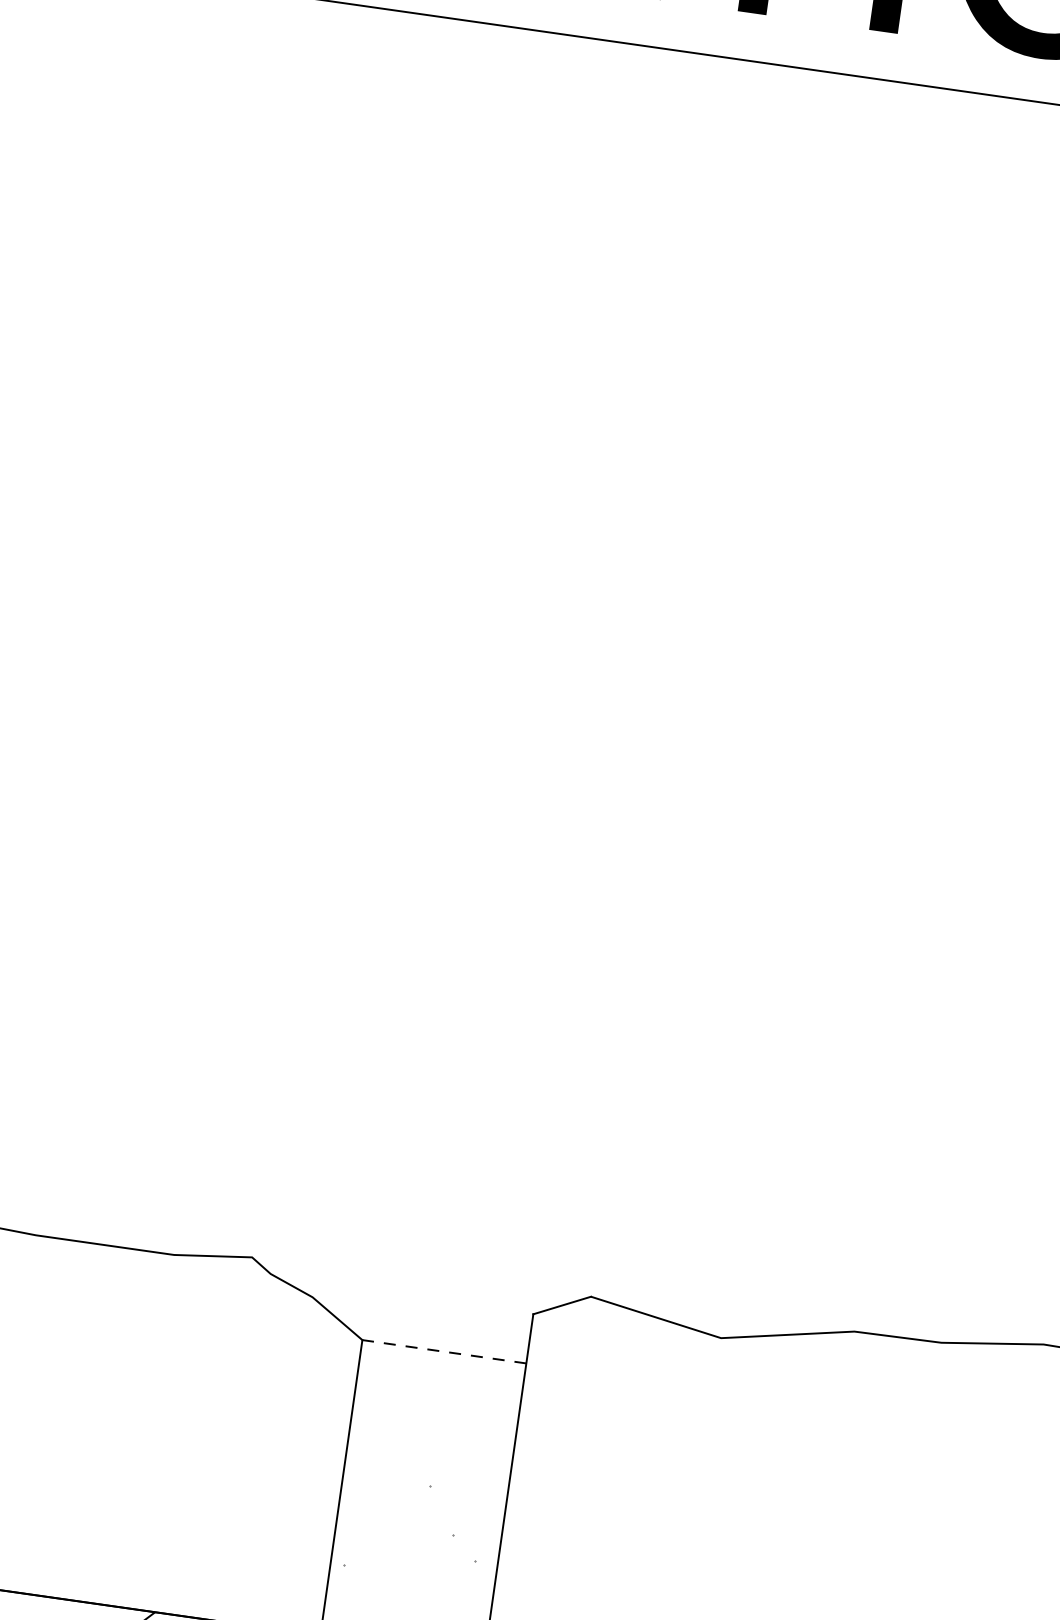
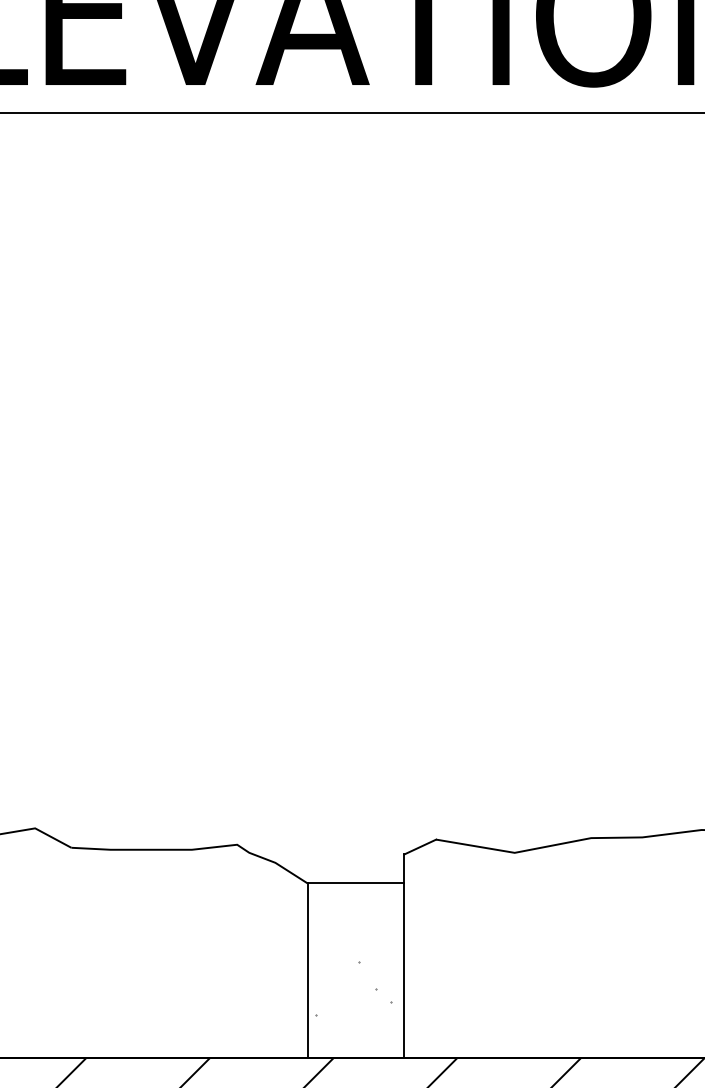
line: (443, 1351) -> (355, 883), dashed -> solid

